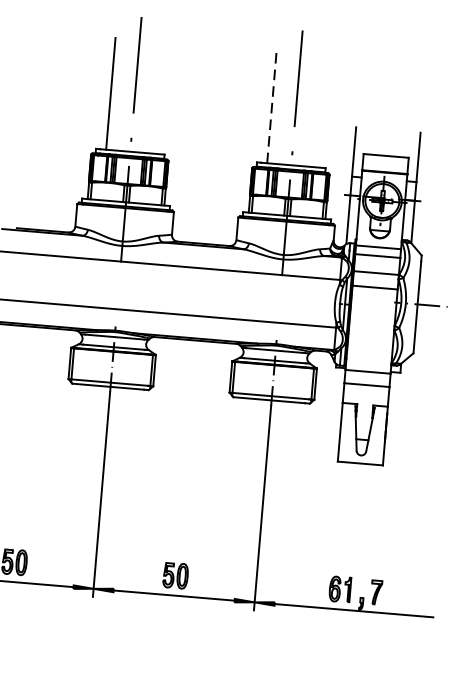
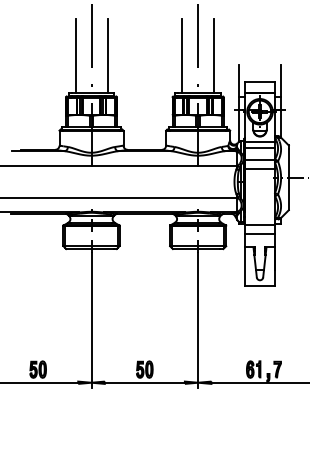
line: (159, 98) -> (107, 56), added
line: (272, 106) -> (182, 55), dashed -> solid
line: (320, 111) -> (214, 56), added

